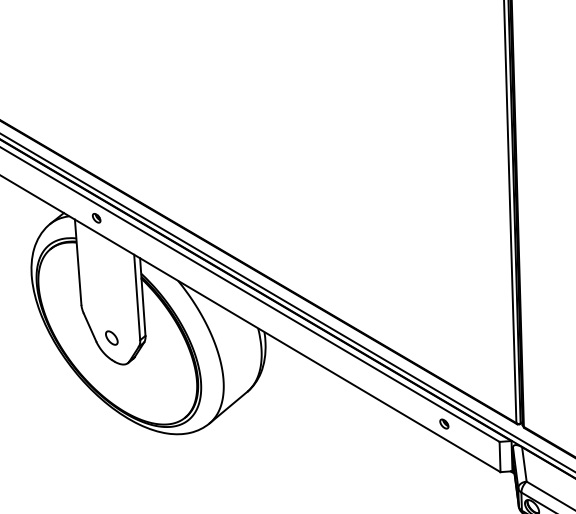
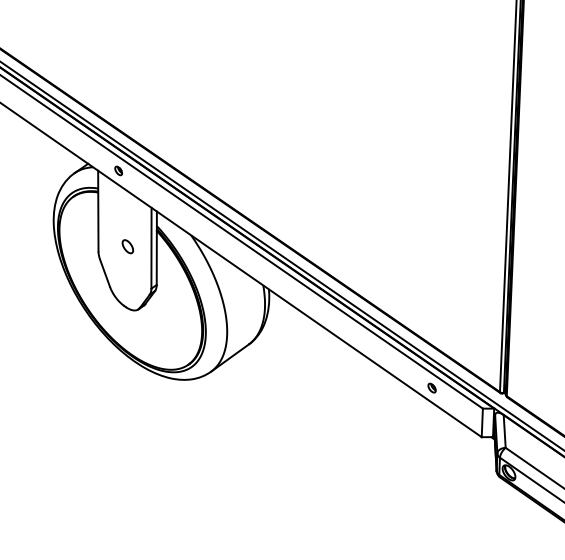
part: (111, 337) -> (127, 246), moved

